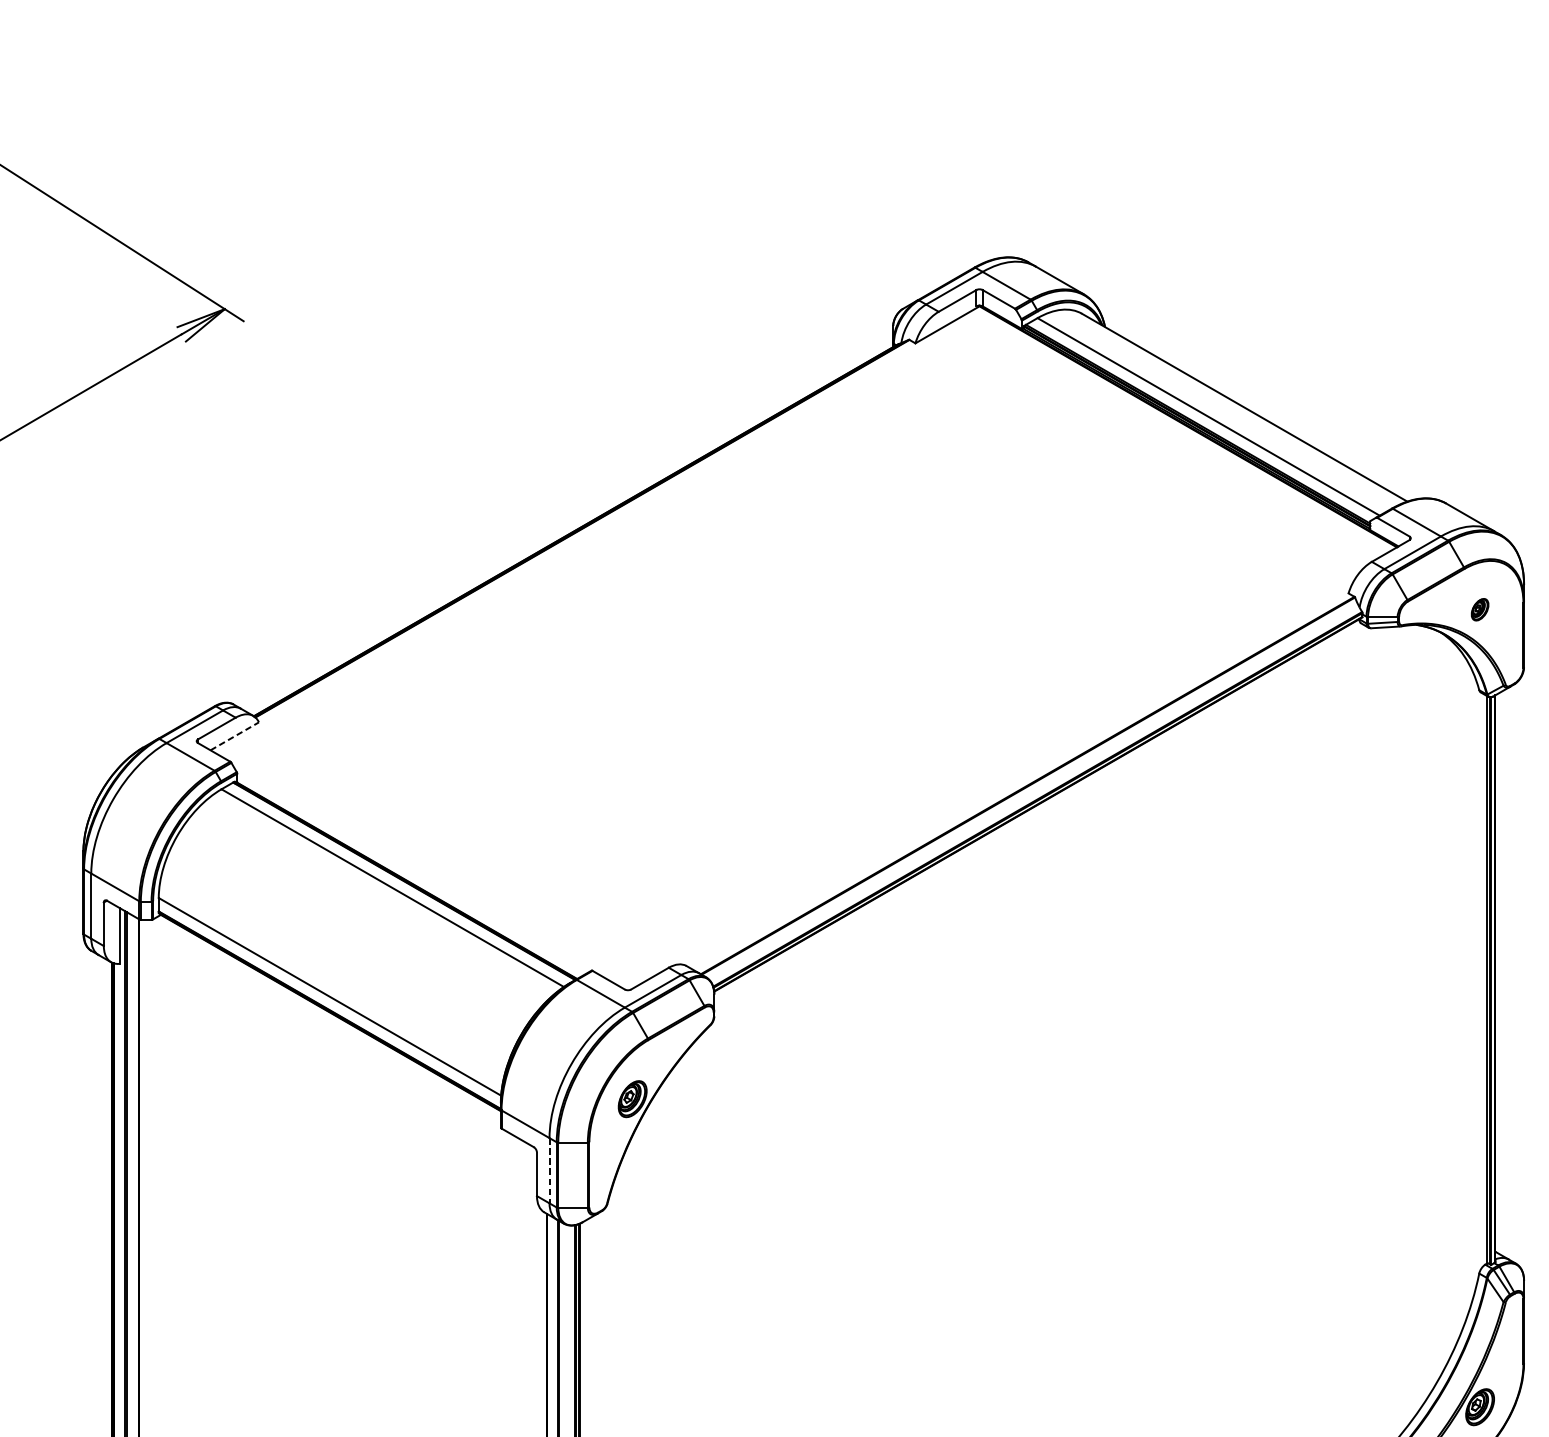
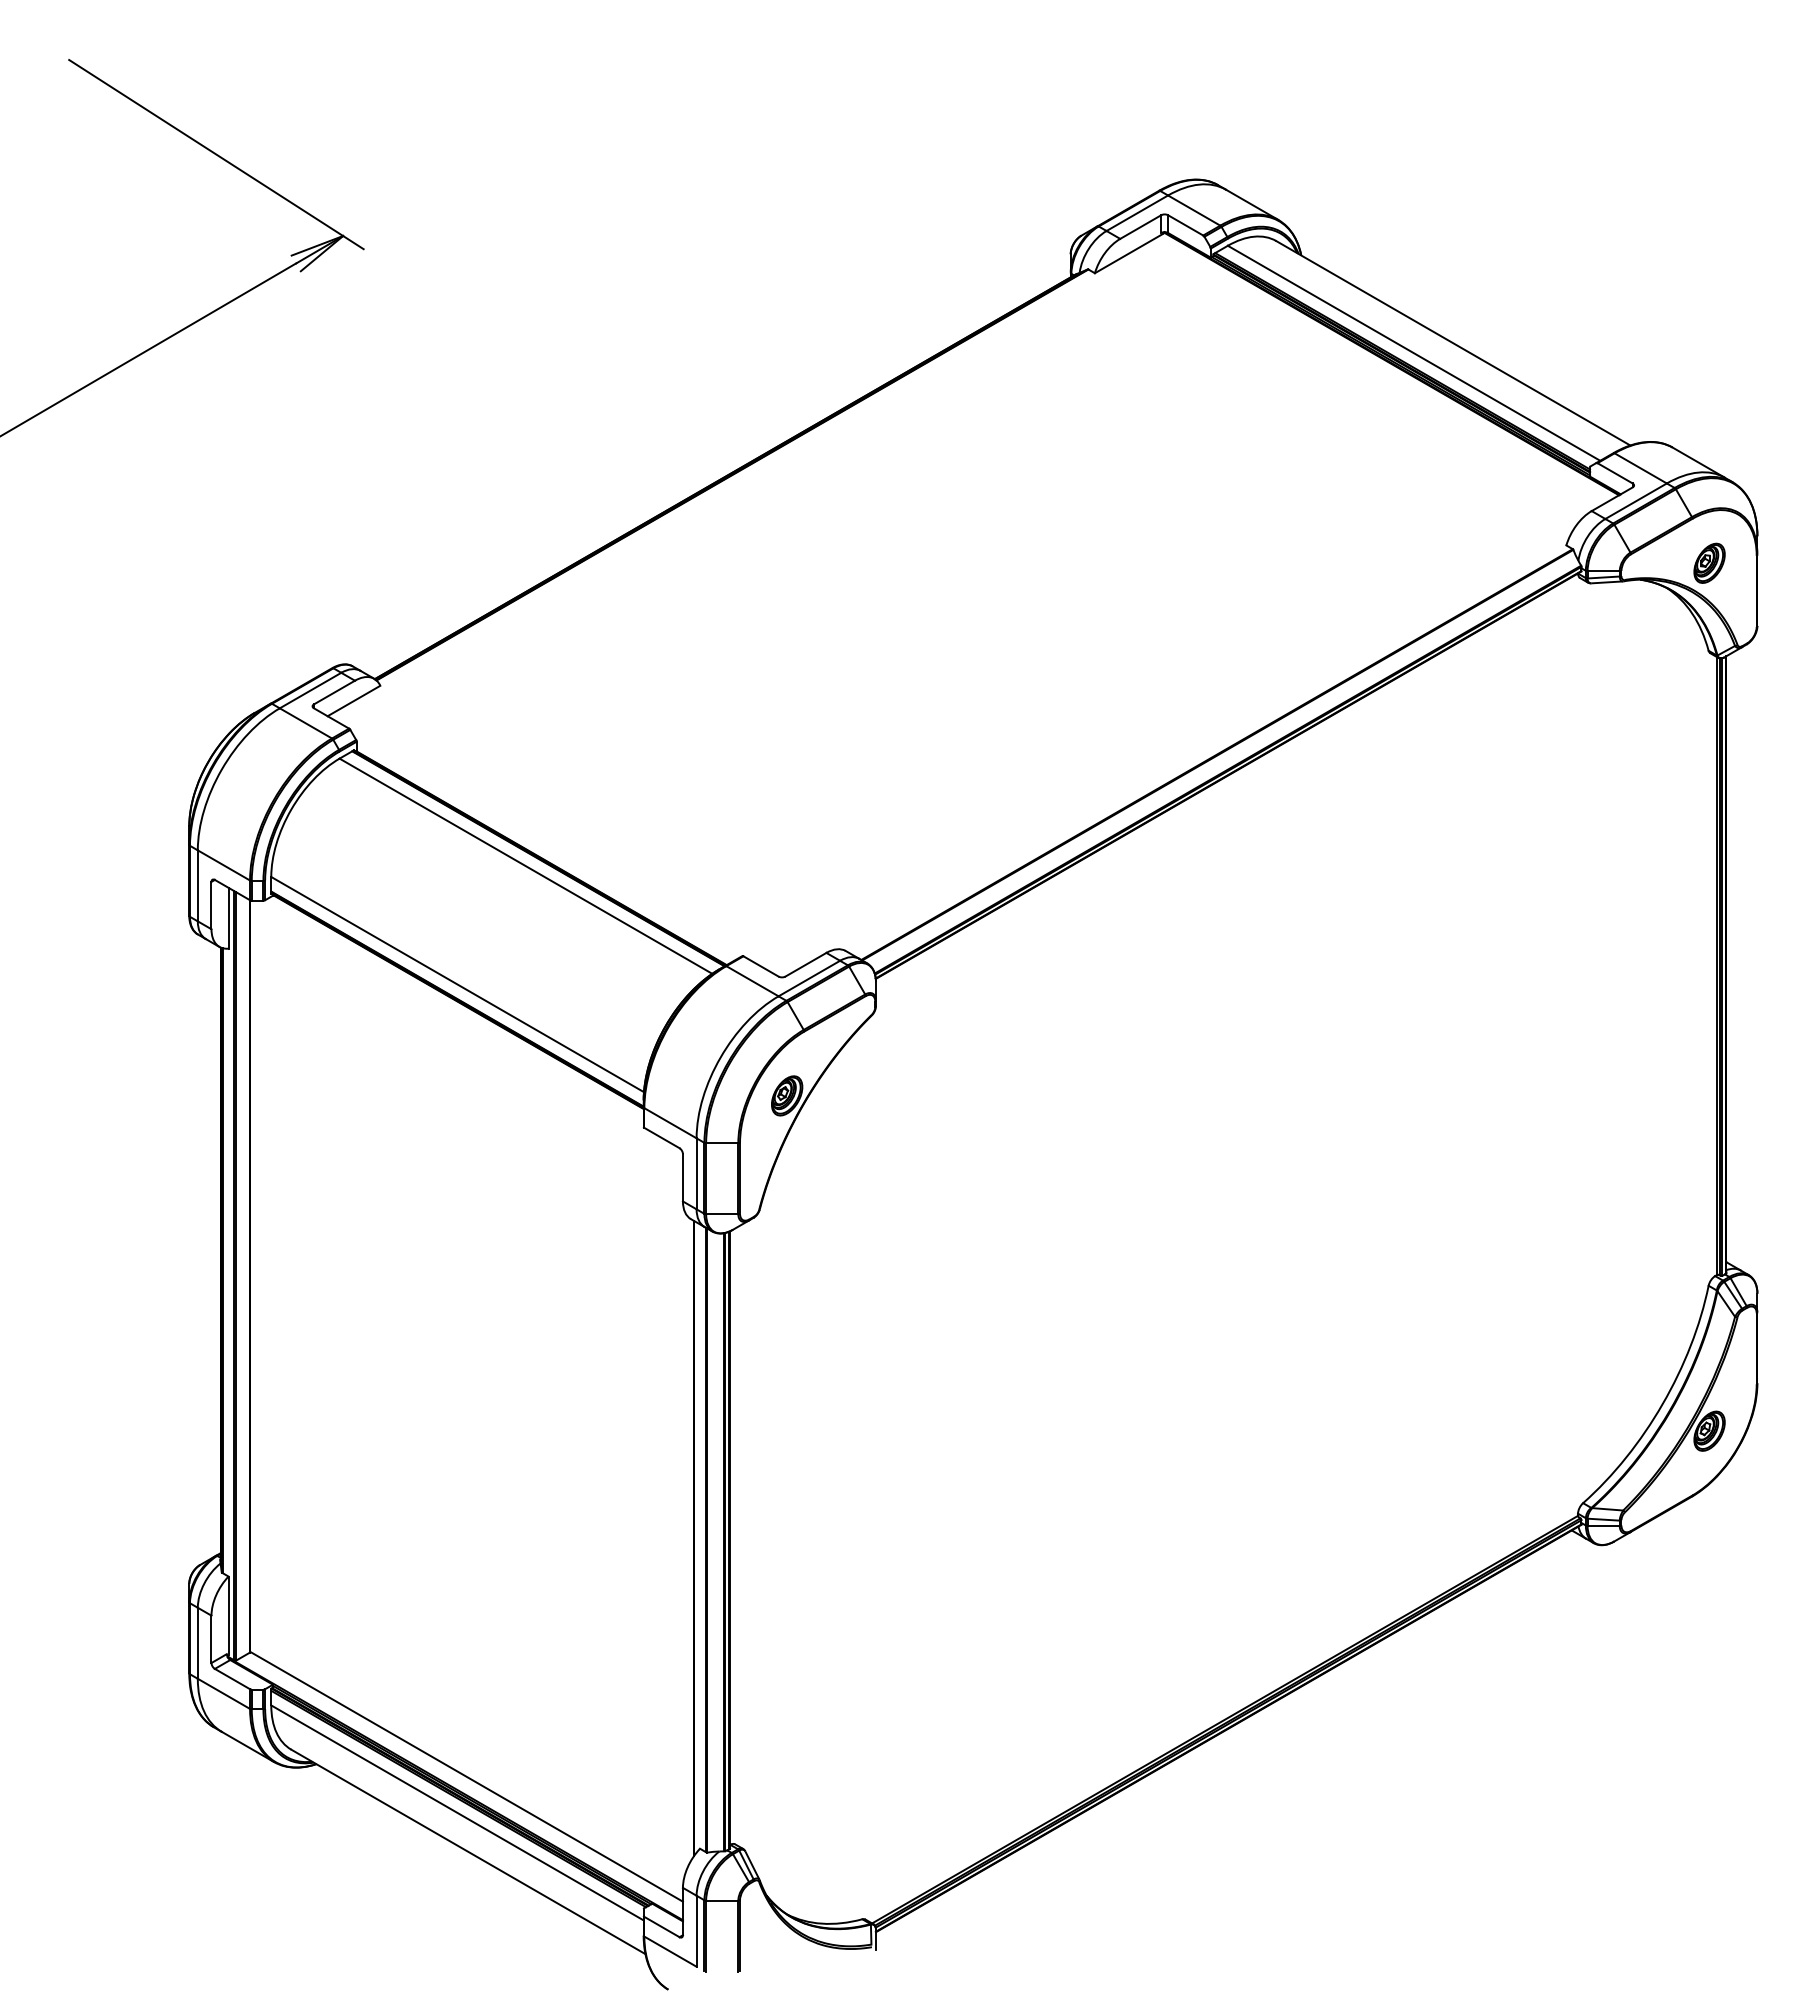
part: (1480, 609) -> (1709, 562), size x1.67
line: (235, 735) -> (354, 700), dashed -> solid
line: (549, 1170) -> (696, 1173), dashed -> solid

